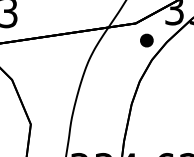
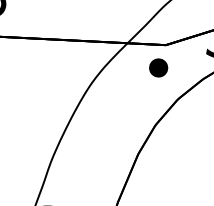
part: (146, 40) -> (158, 67), moved

